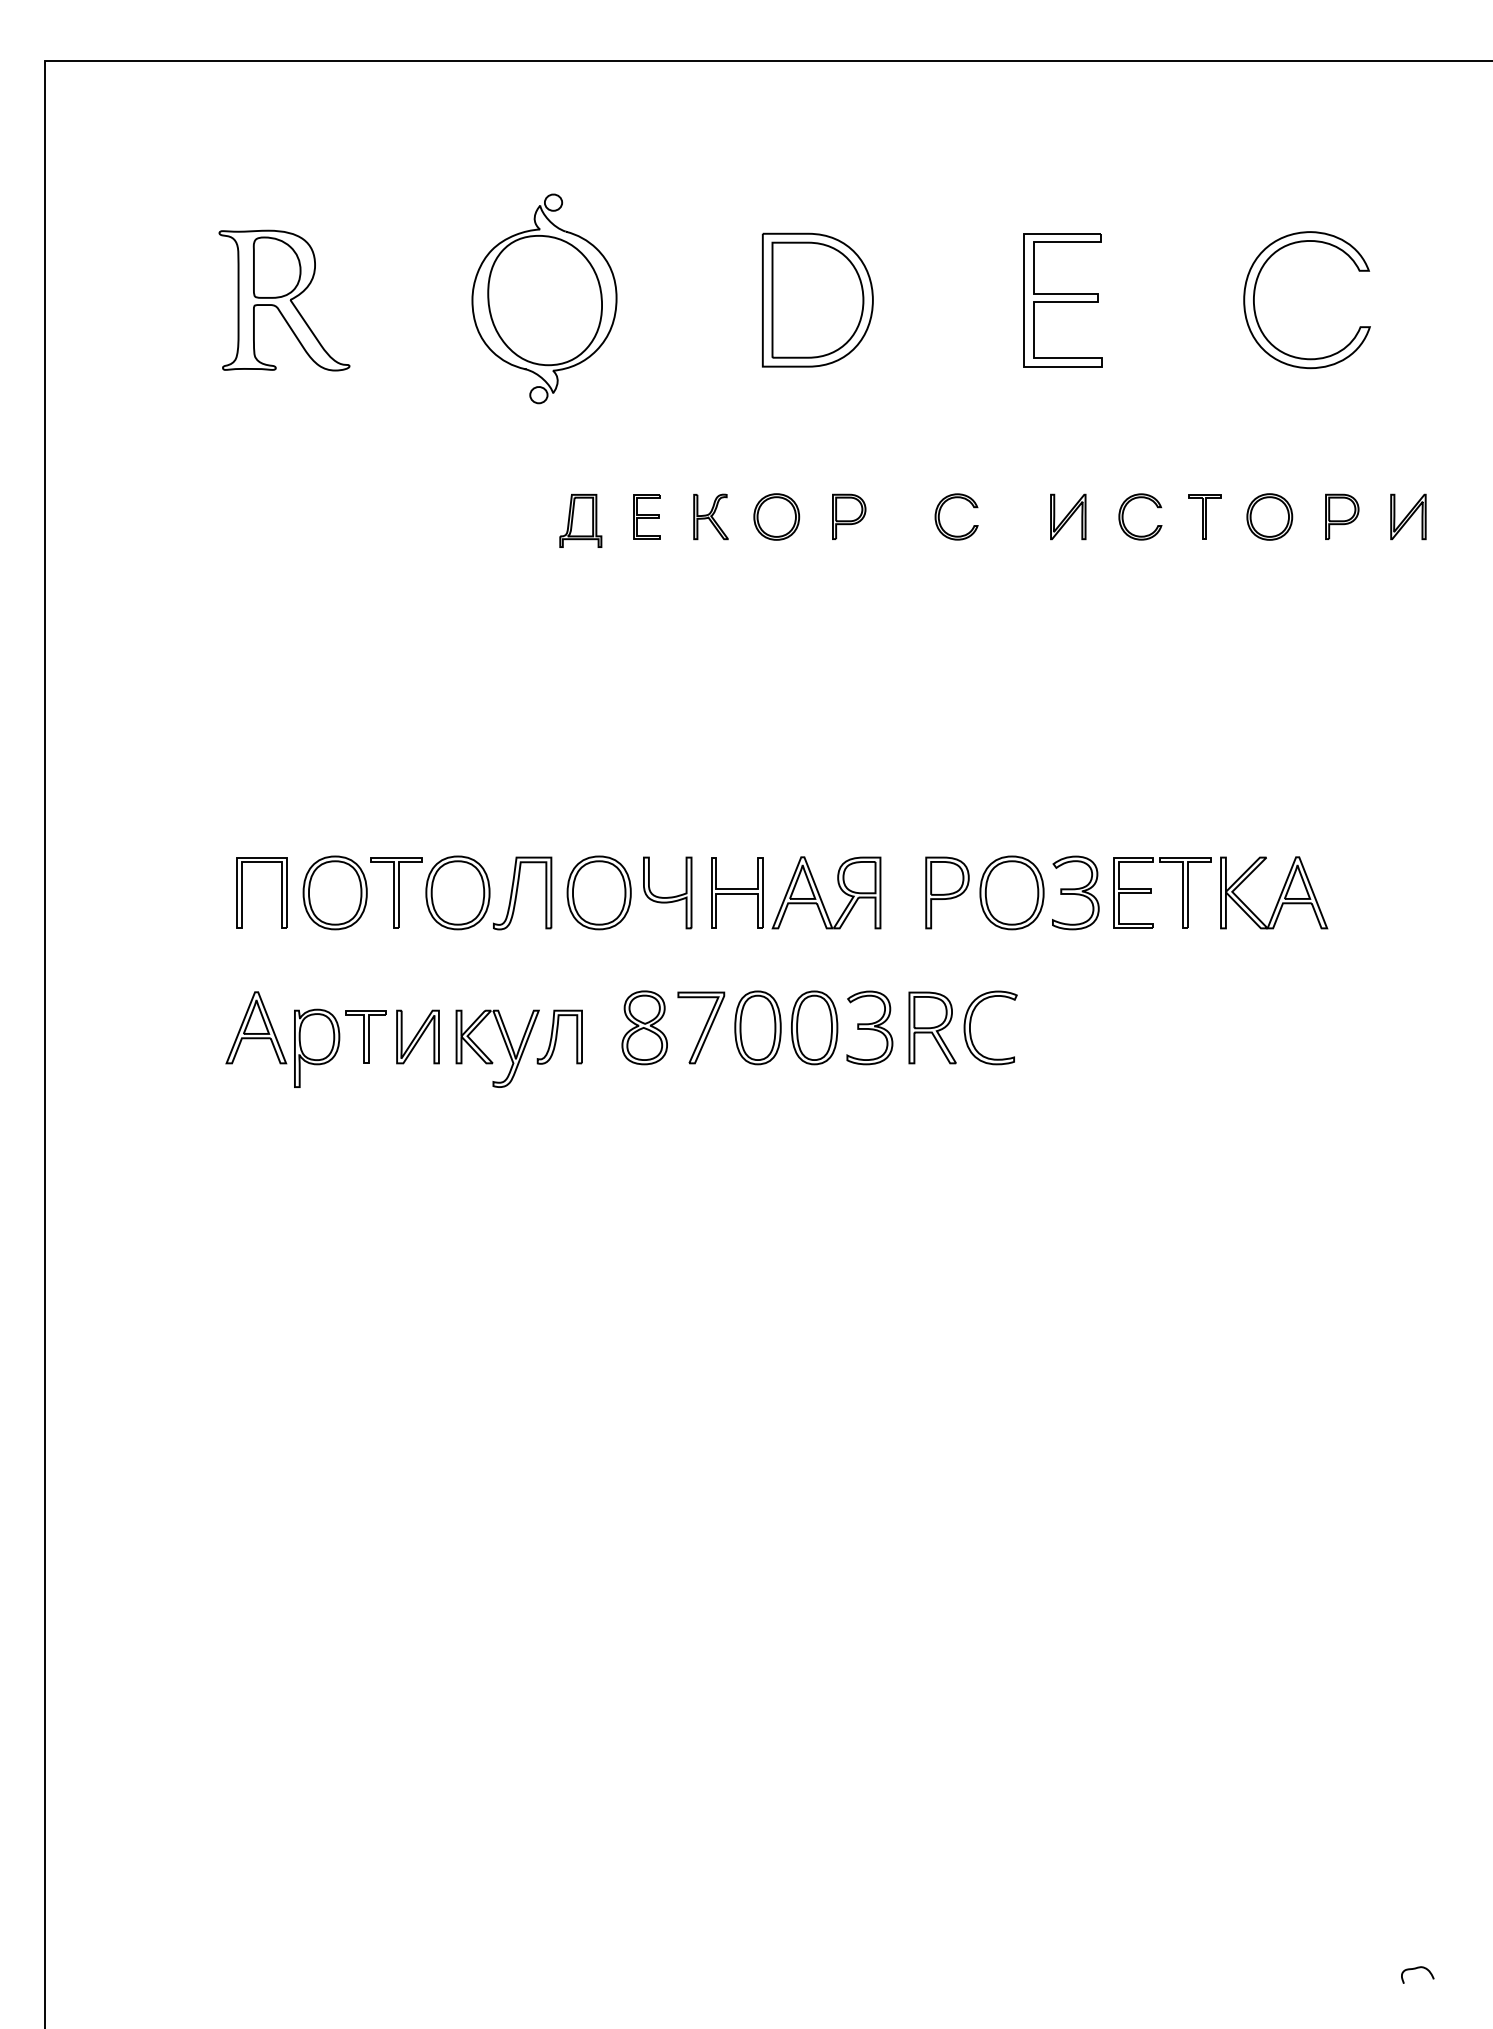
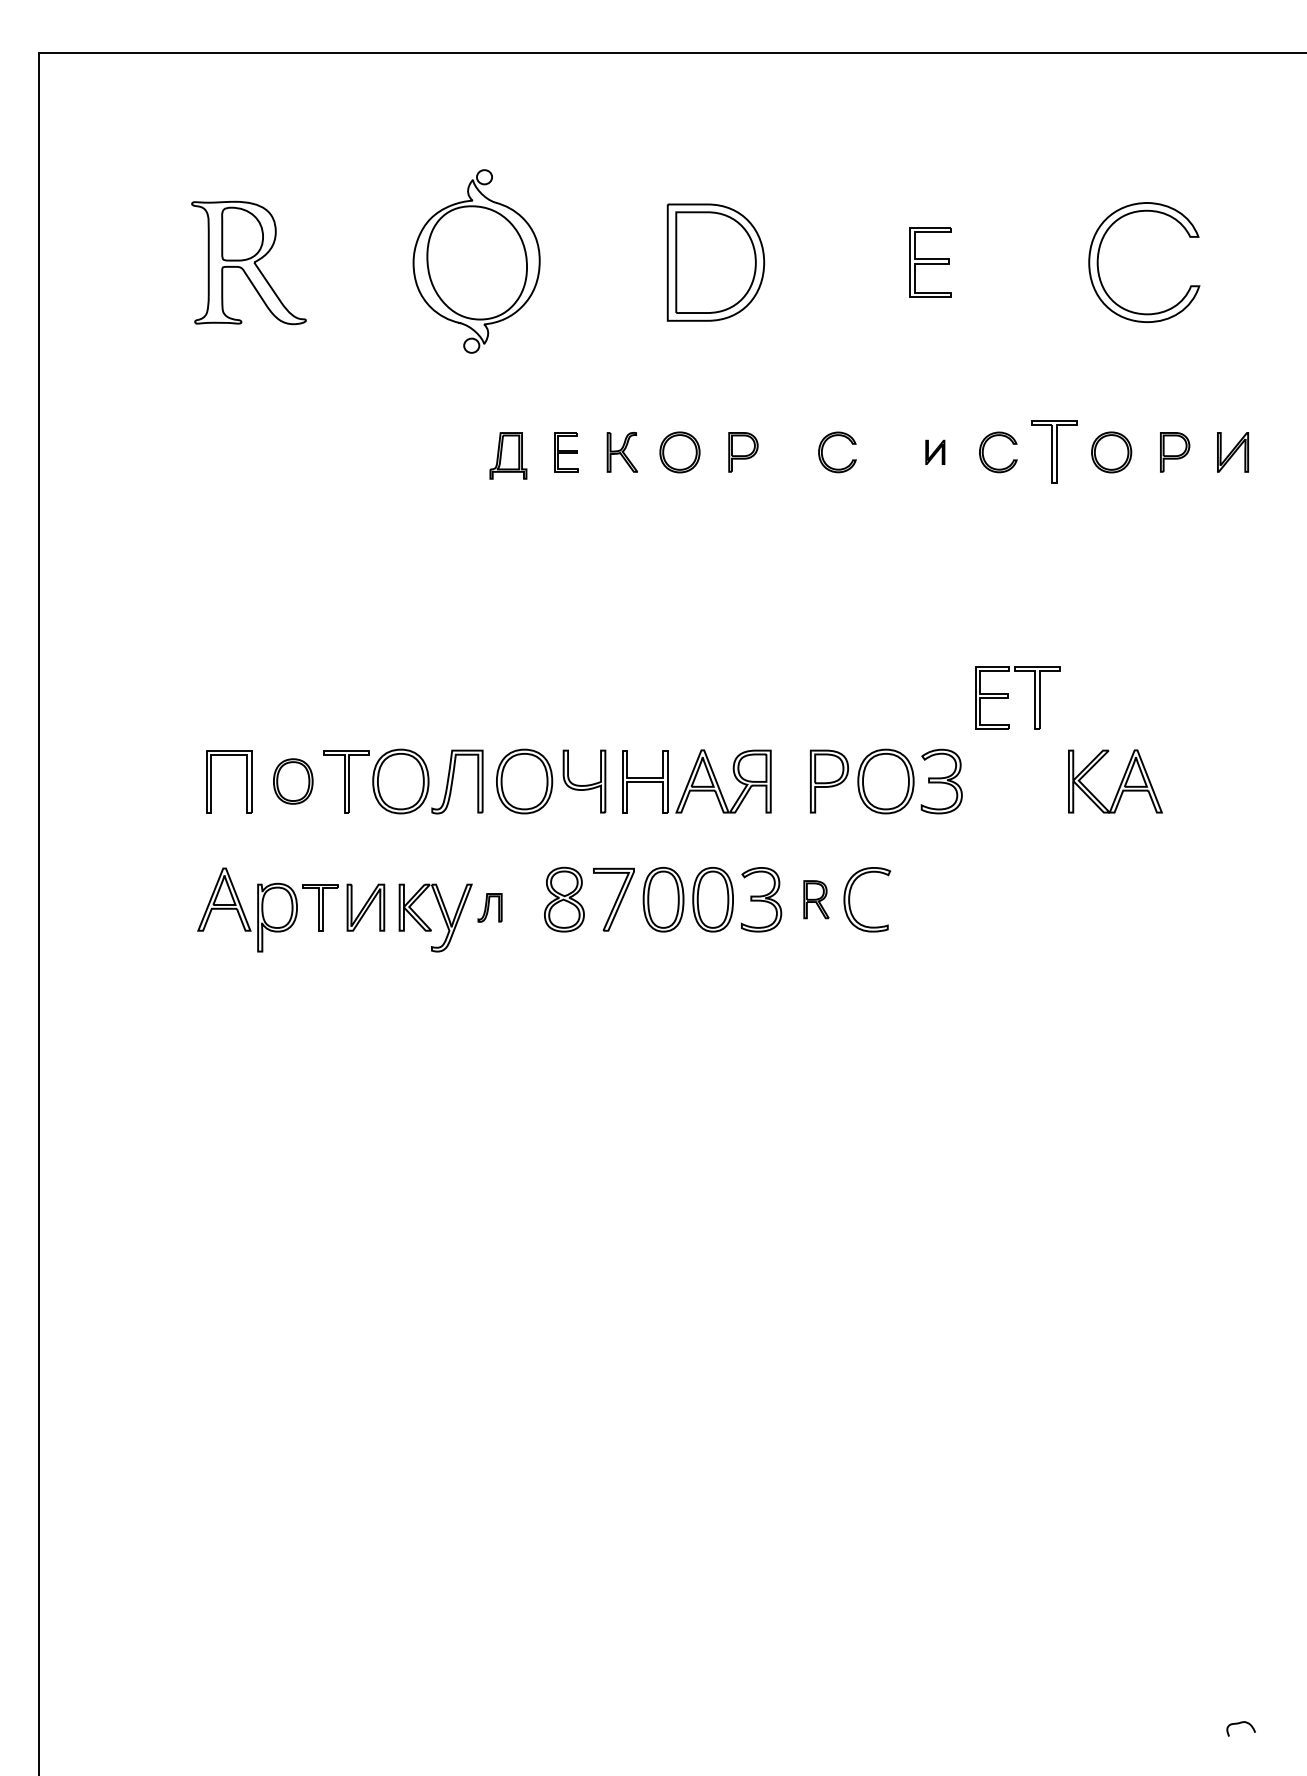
part: (1062, 300) -> (930, 262), size x0.6
part: (1068, 517) -> (935, 452), size x0.6
part: (1204, 517) -> (1054, 452), size x1.6
part: (334, 892) -> (292, 781), size x0.7
part: (1151, 892) -> (1008, 697), moved
part: (932, 1027) -> (816, 899), size x0.6
part: (559, 1036) -> (489, 907), size x0.6

